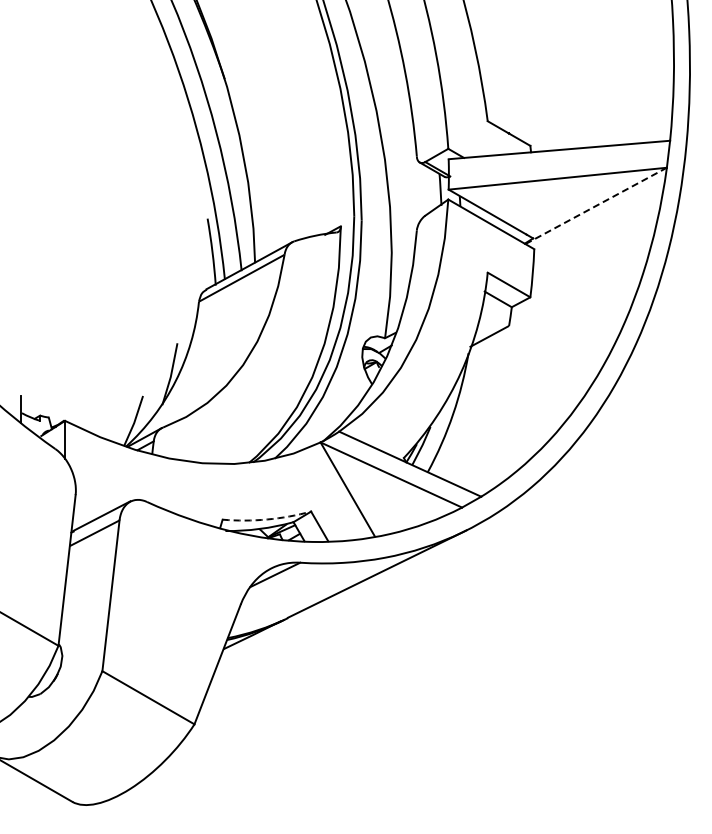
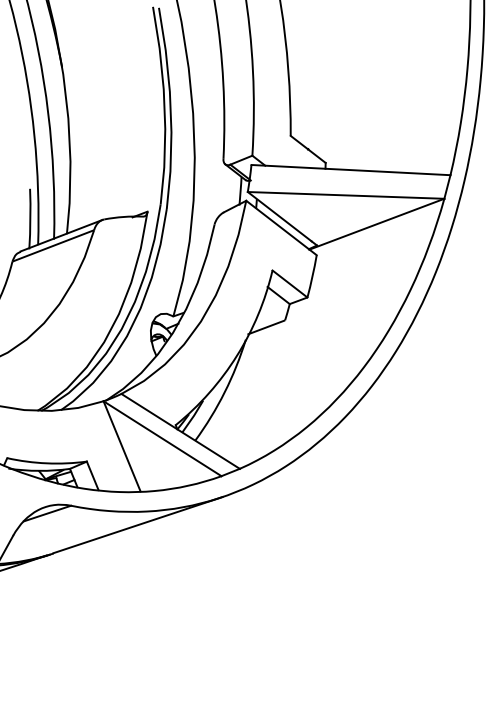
line: (596, 205) -> (377, 223), dashed -> solid
arc: (267, 519) -> (47, 463), dashed -> solid

